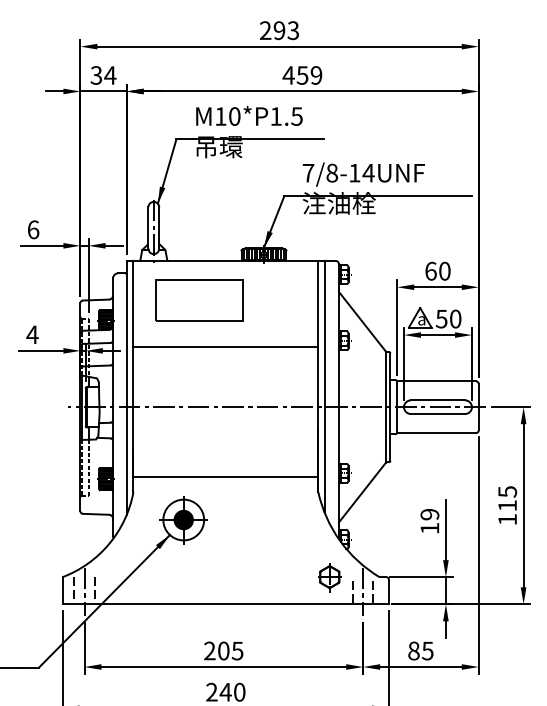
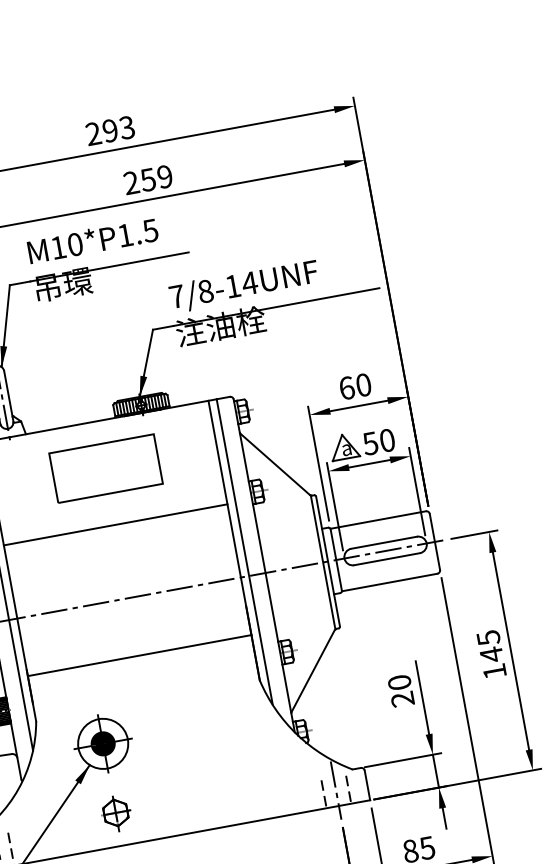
text: (288, 75) -> (131, 183), 459 -> 259
part: (199, 300) -> (106, 468), moved
line: (225, 476) -> (139, 655), moved
text: (507, 505) -> (491, 654), 115 -> 145
text: (429, 521) -> (400, 691), 19 -> 20
part: (329, 577) -> (115, 813), moved

